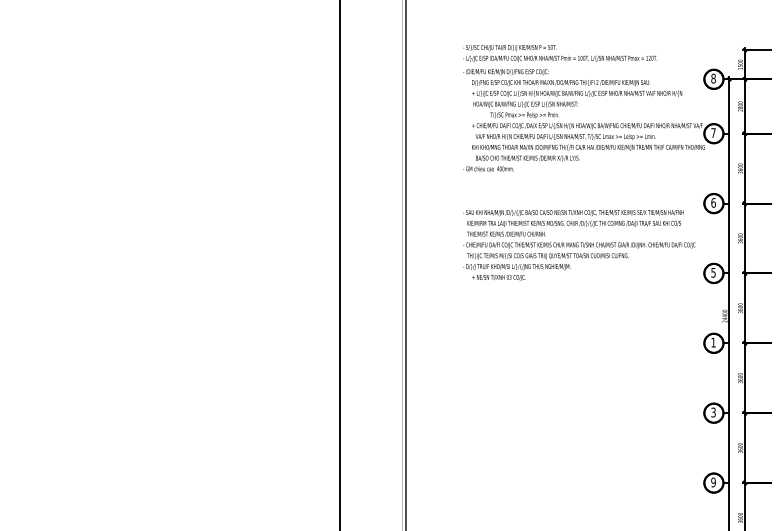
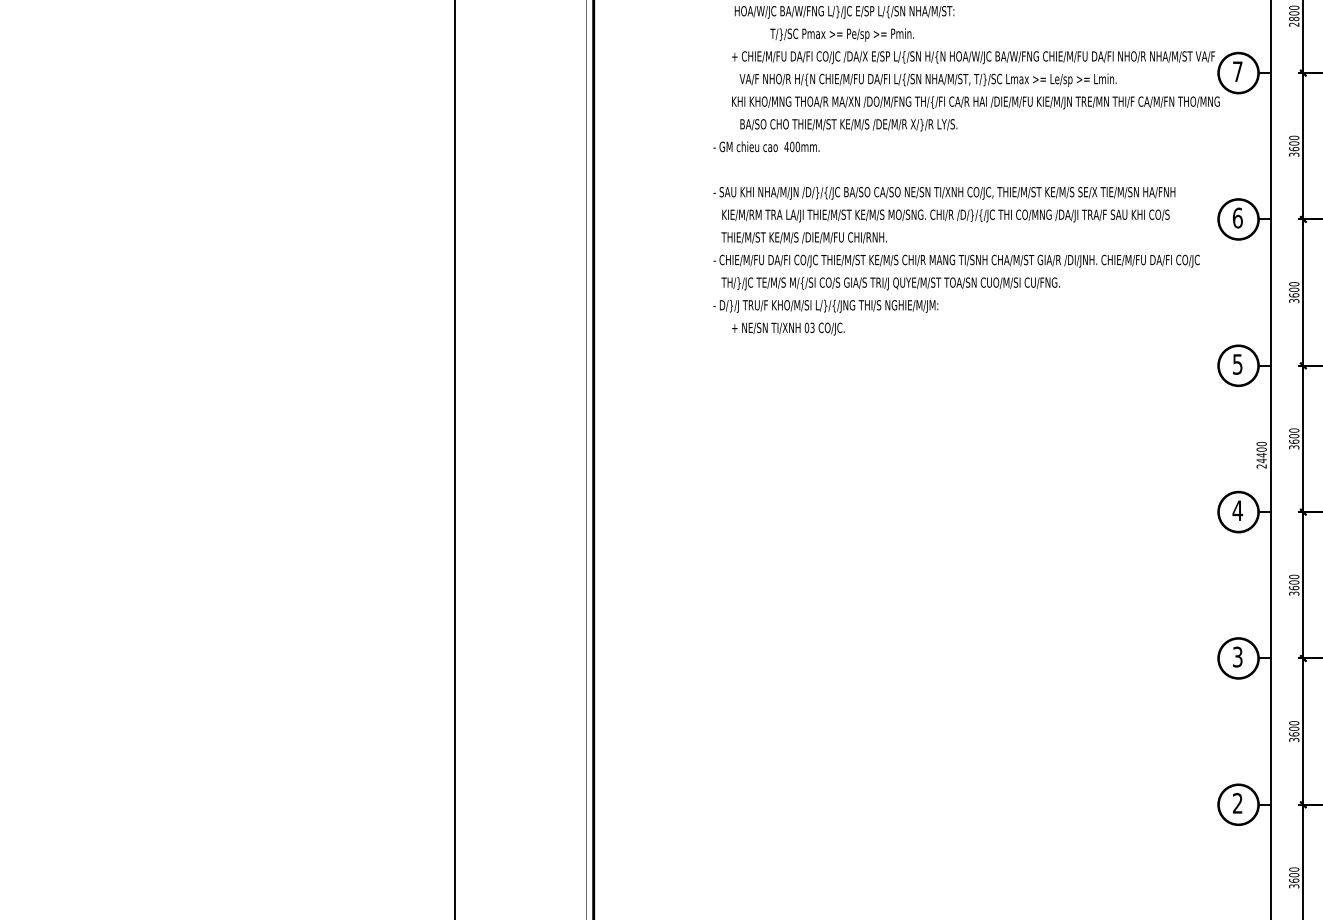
text: (579, 245) -> (957, 261), moved
text: (713, 342) -> (1237, 510), 1 -> 4
text: (713, 482) -> (1237, 803), 9 -> 2

